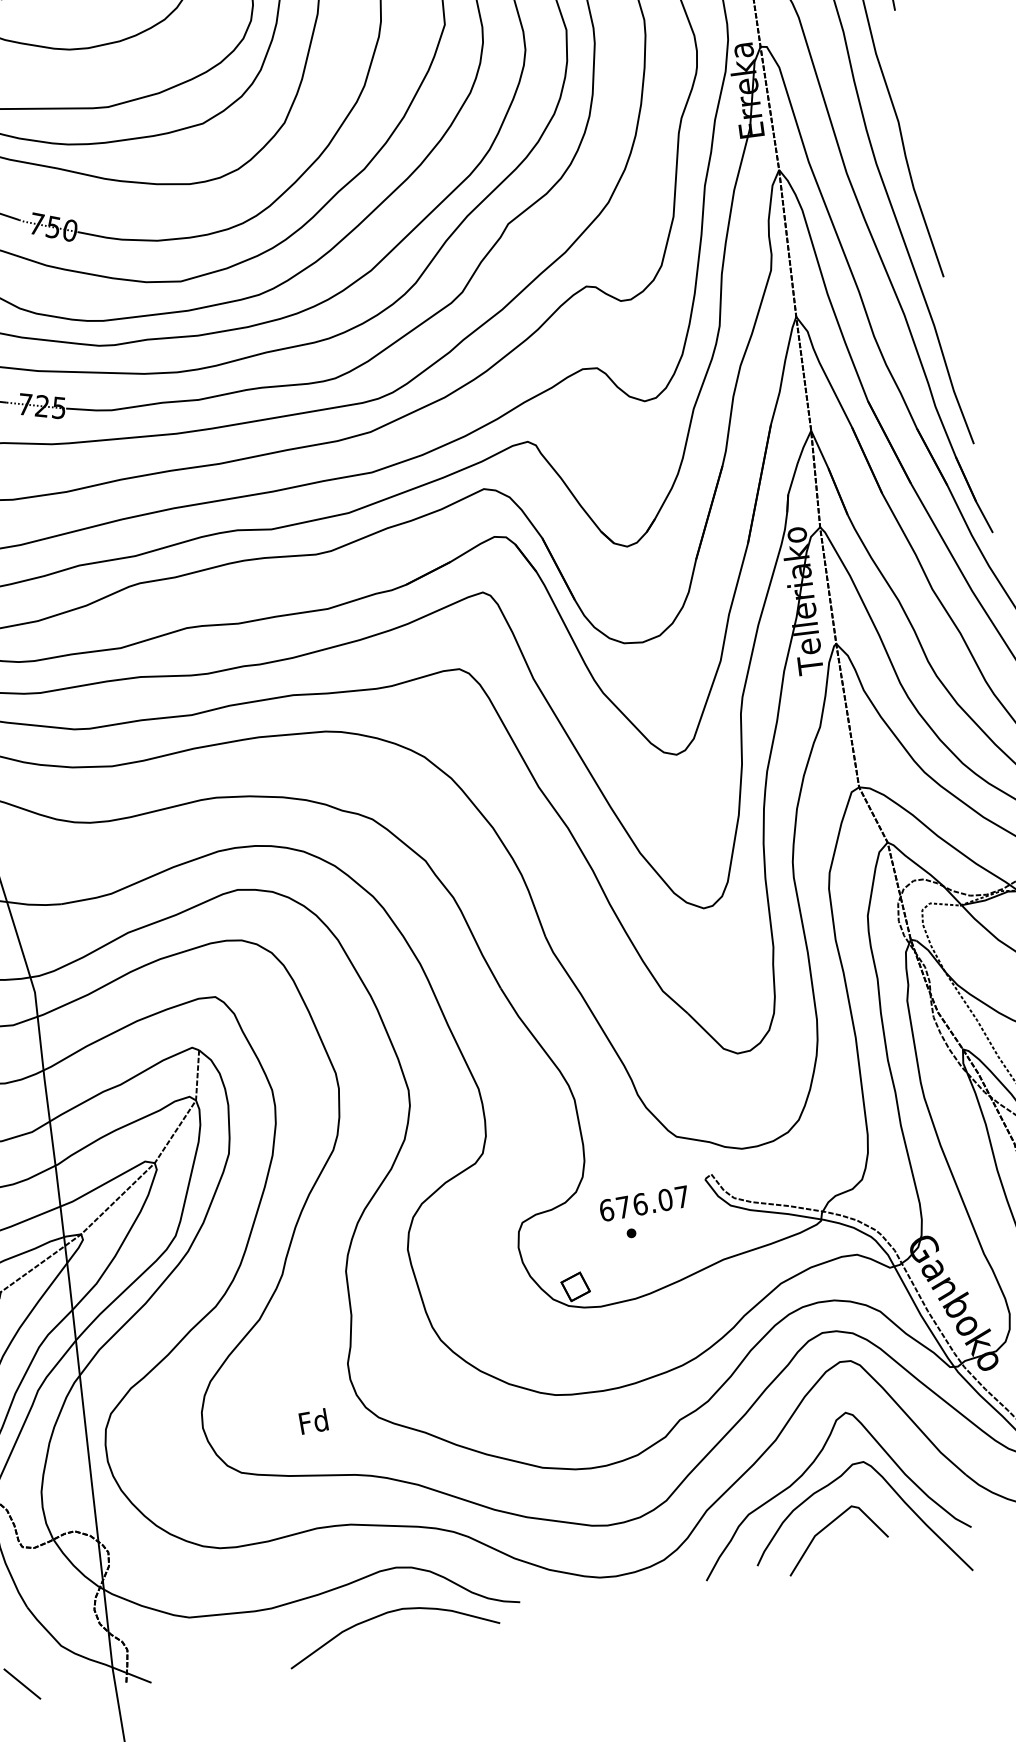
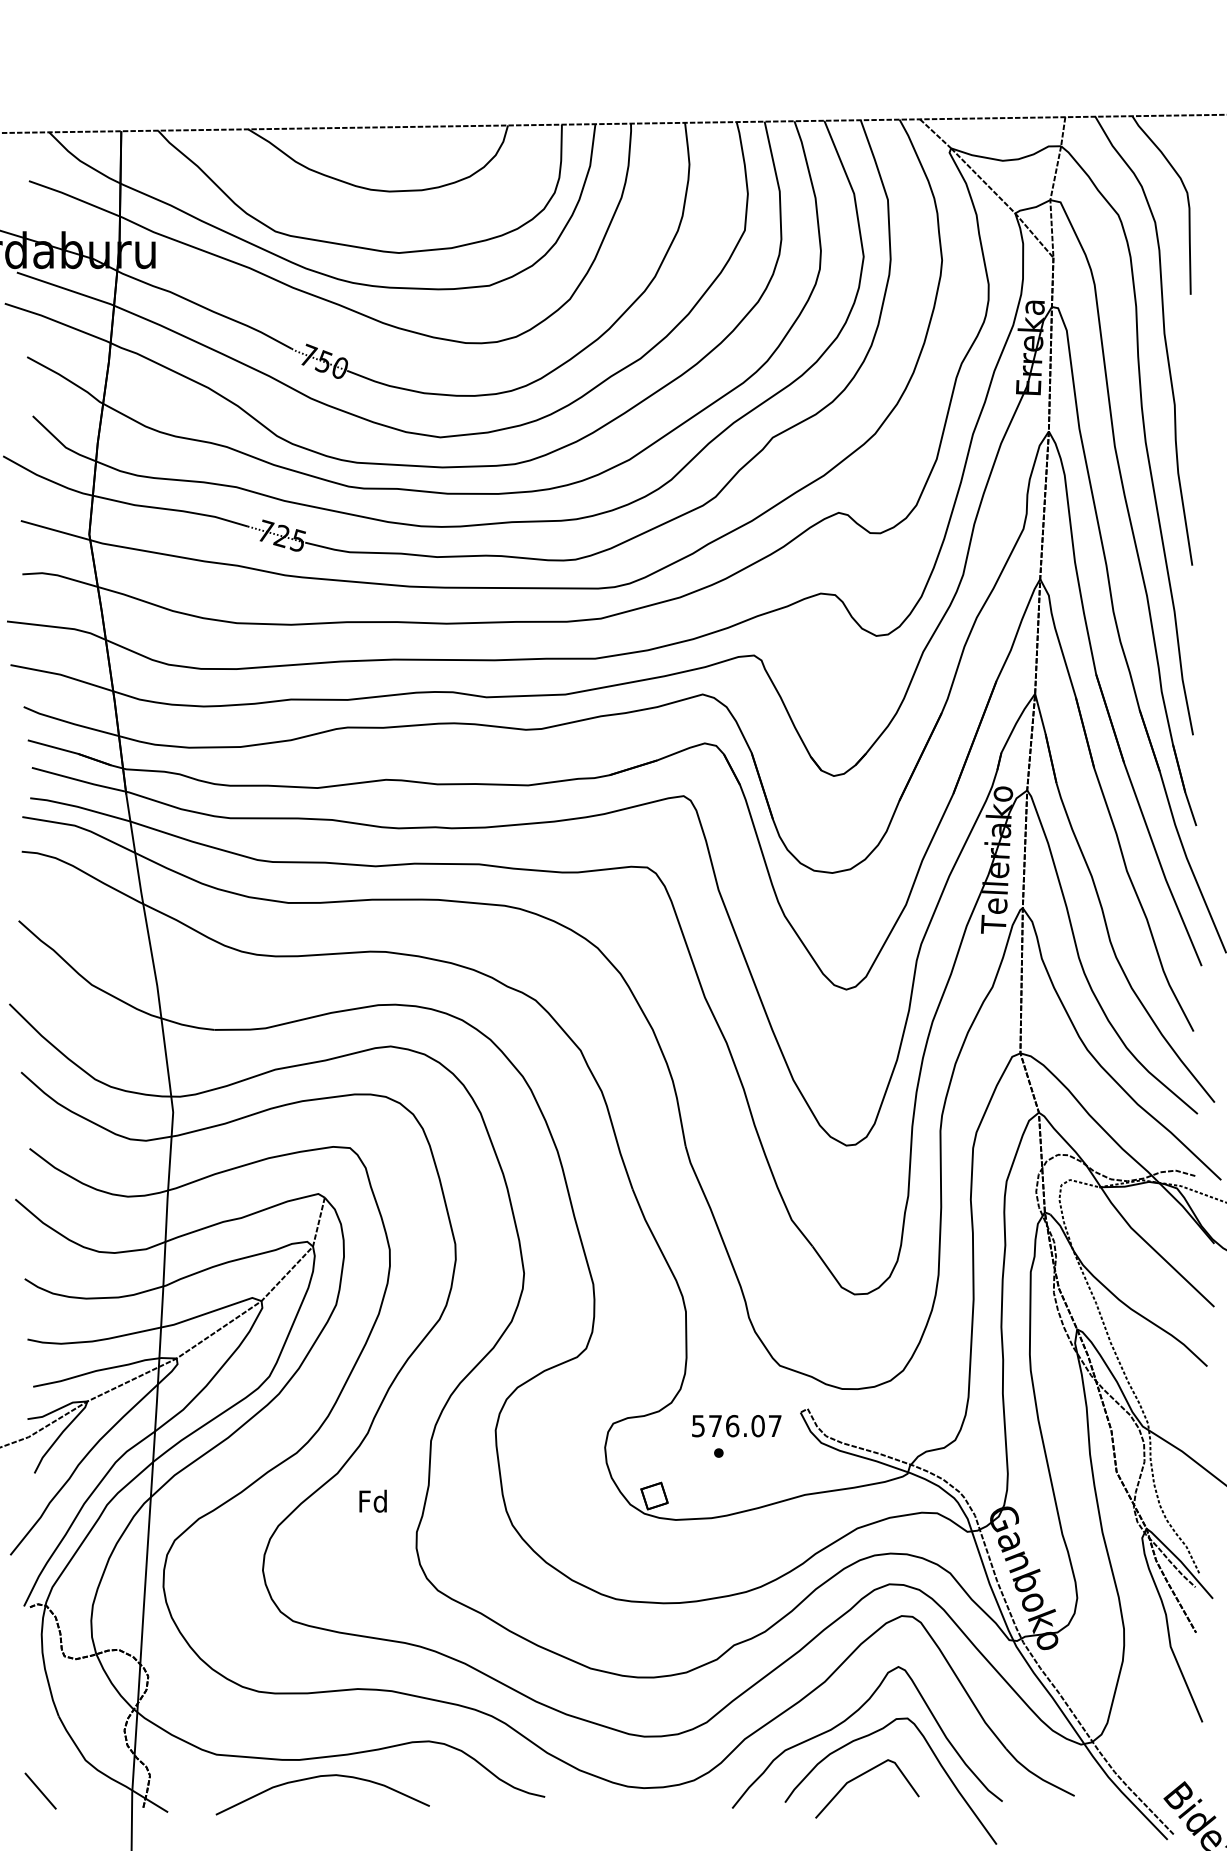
text: (606, 1210) -> (698, 1426), 676.07 -> 576.07
text: (312, 1420) -> (372, 1500), moved
curve: (387, 1613) -> (320, 1777), moved

